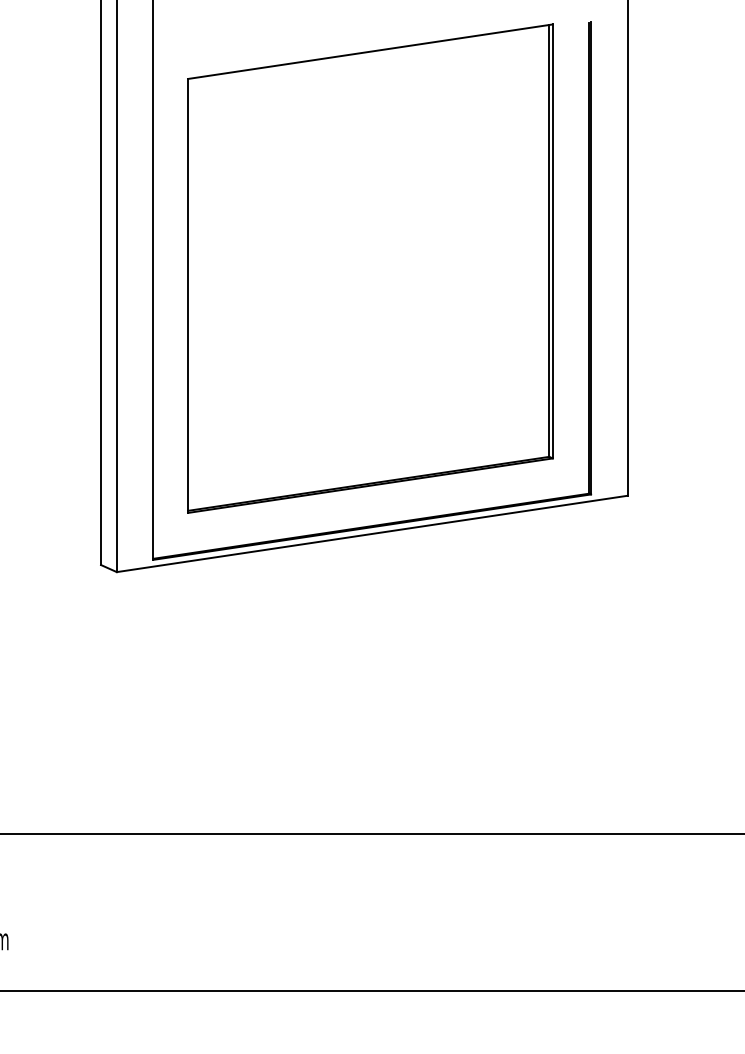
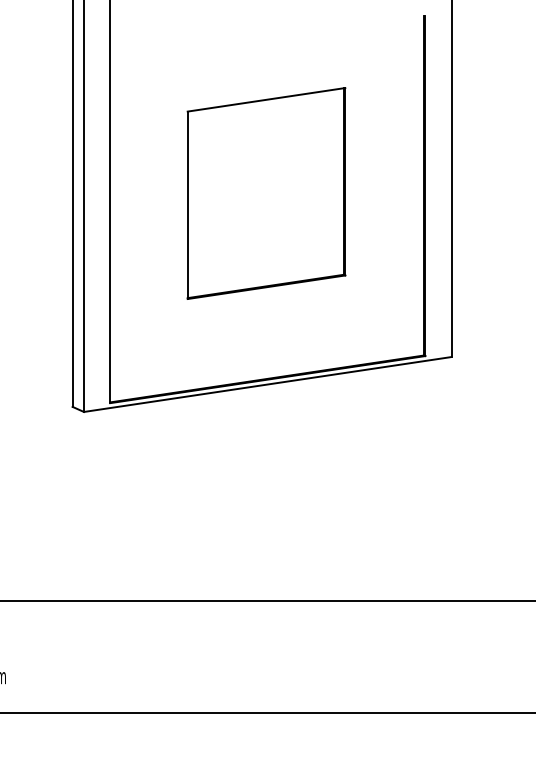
part: (370, 268) -> (266, 193), size x0.6

